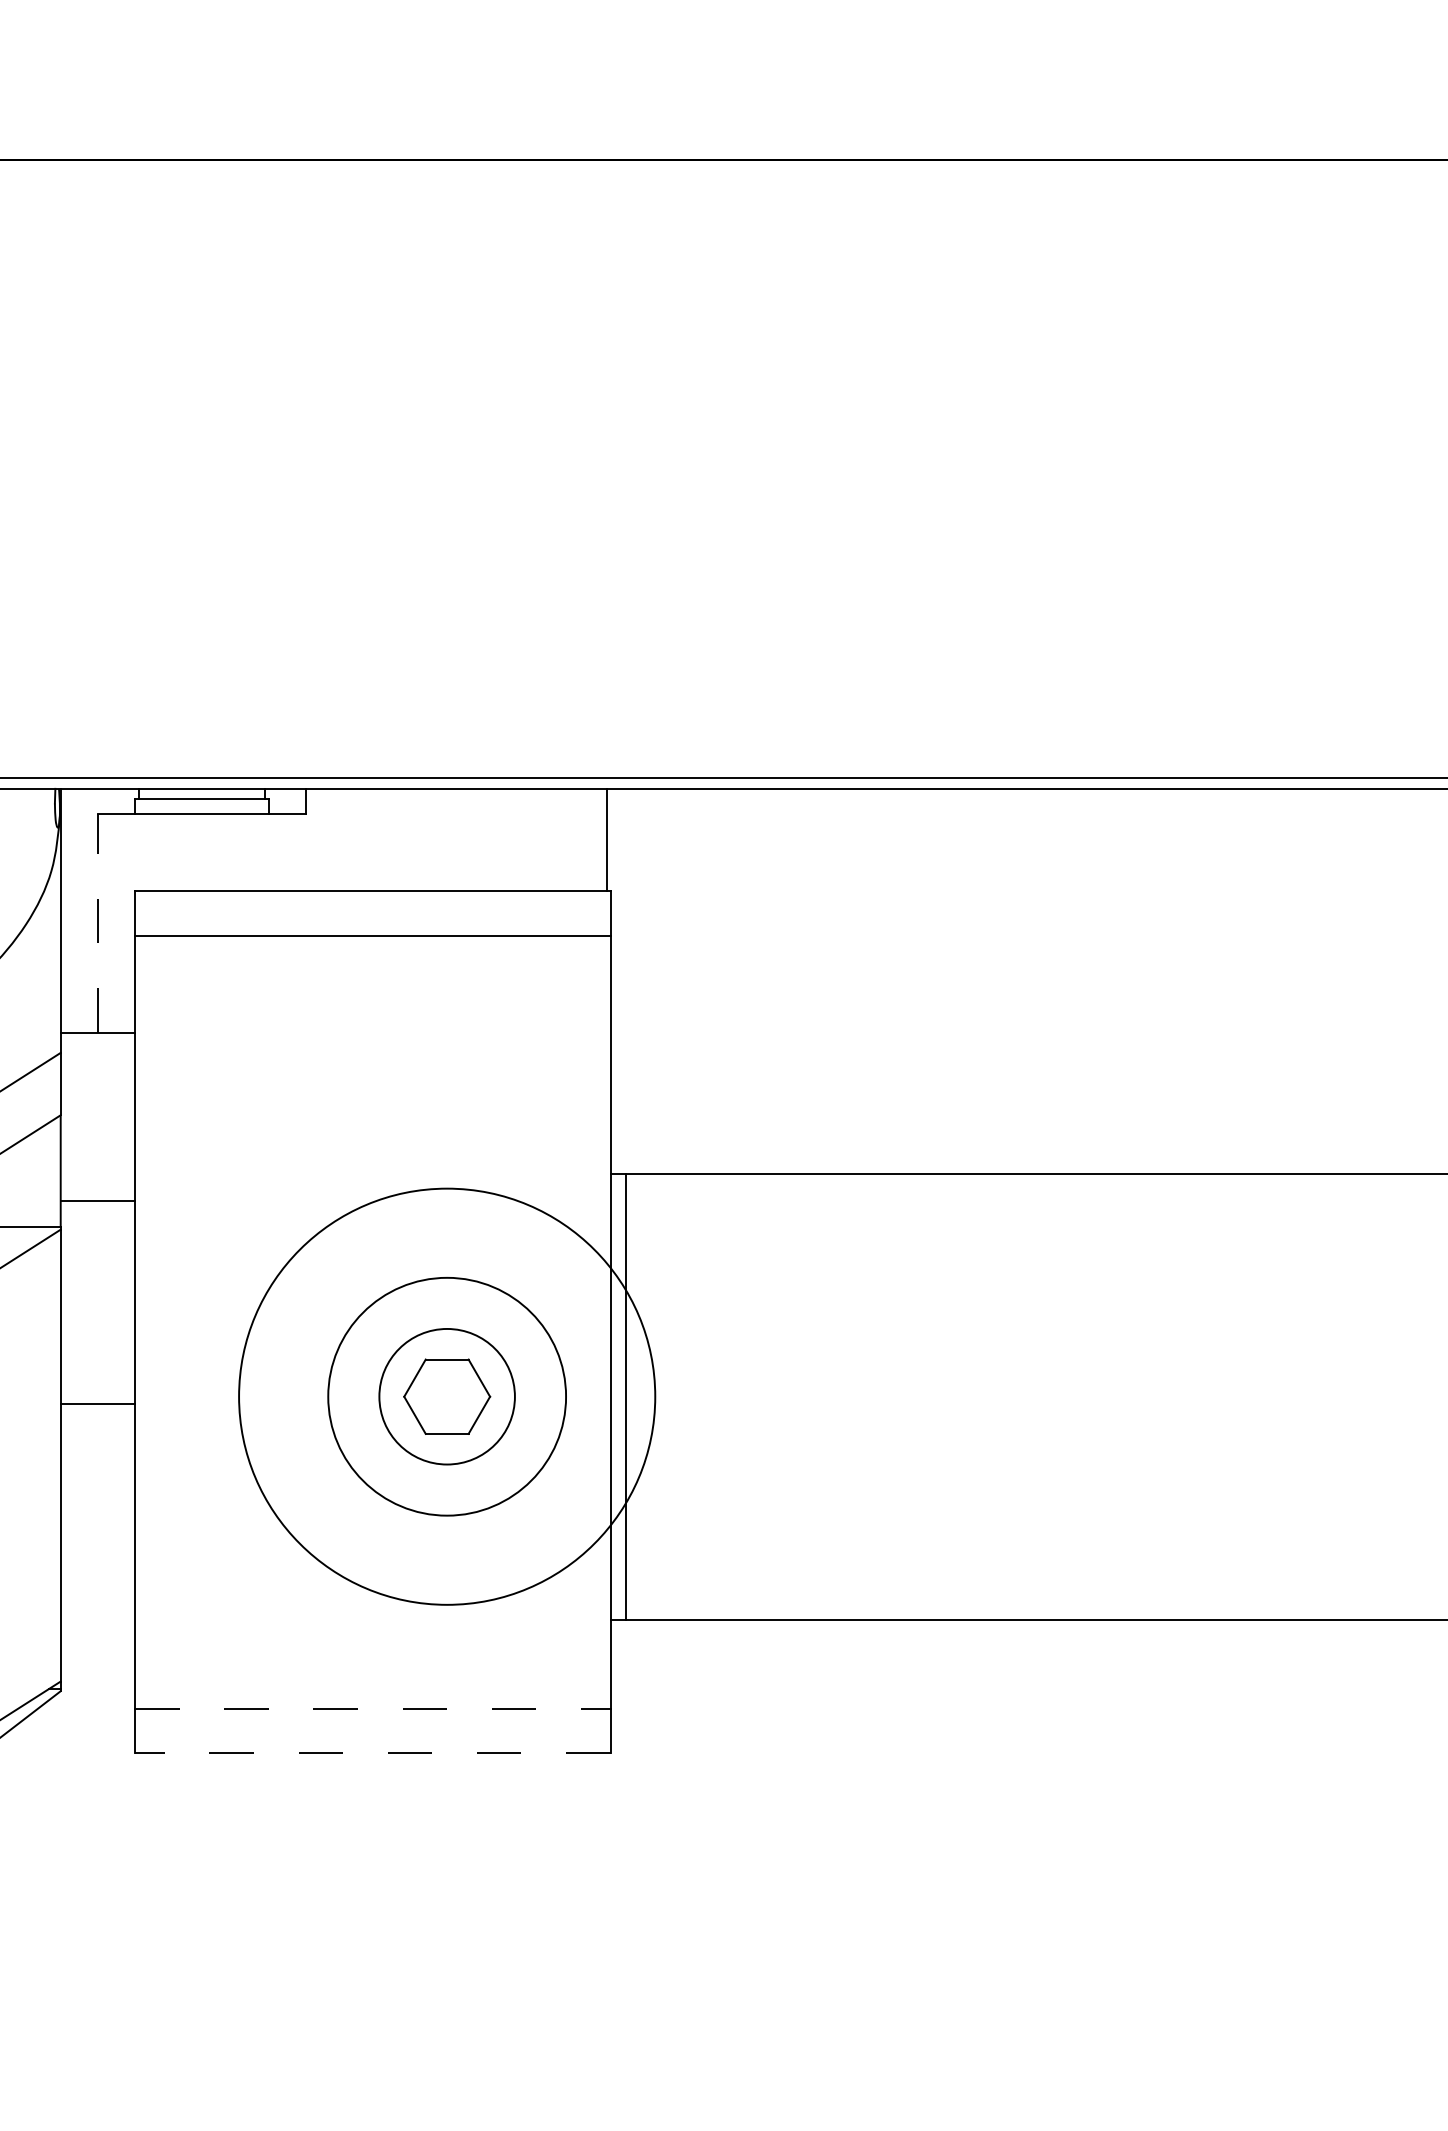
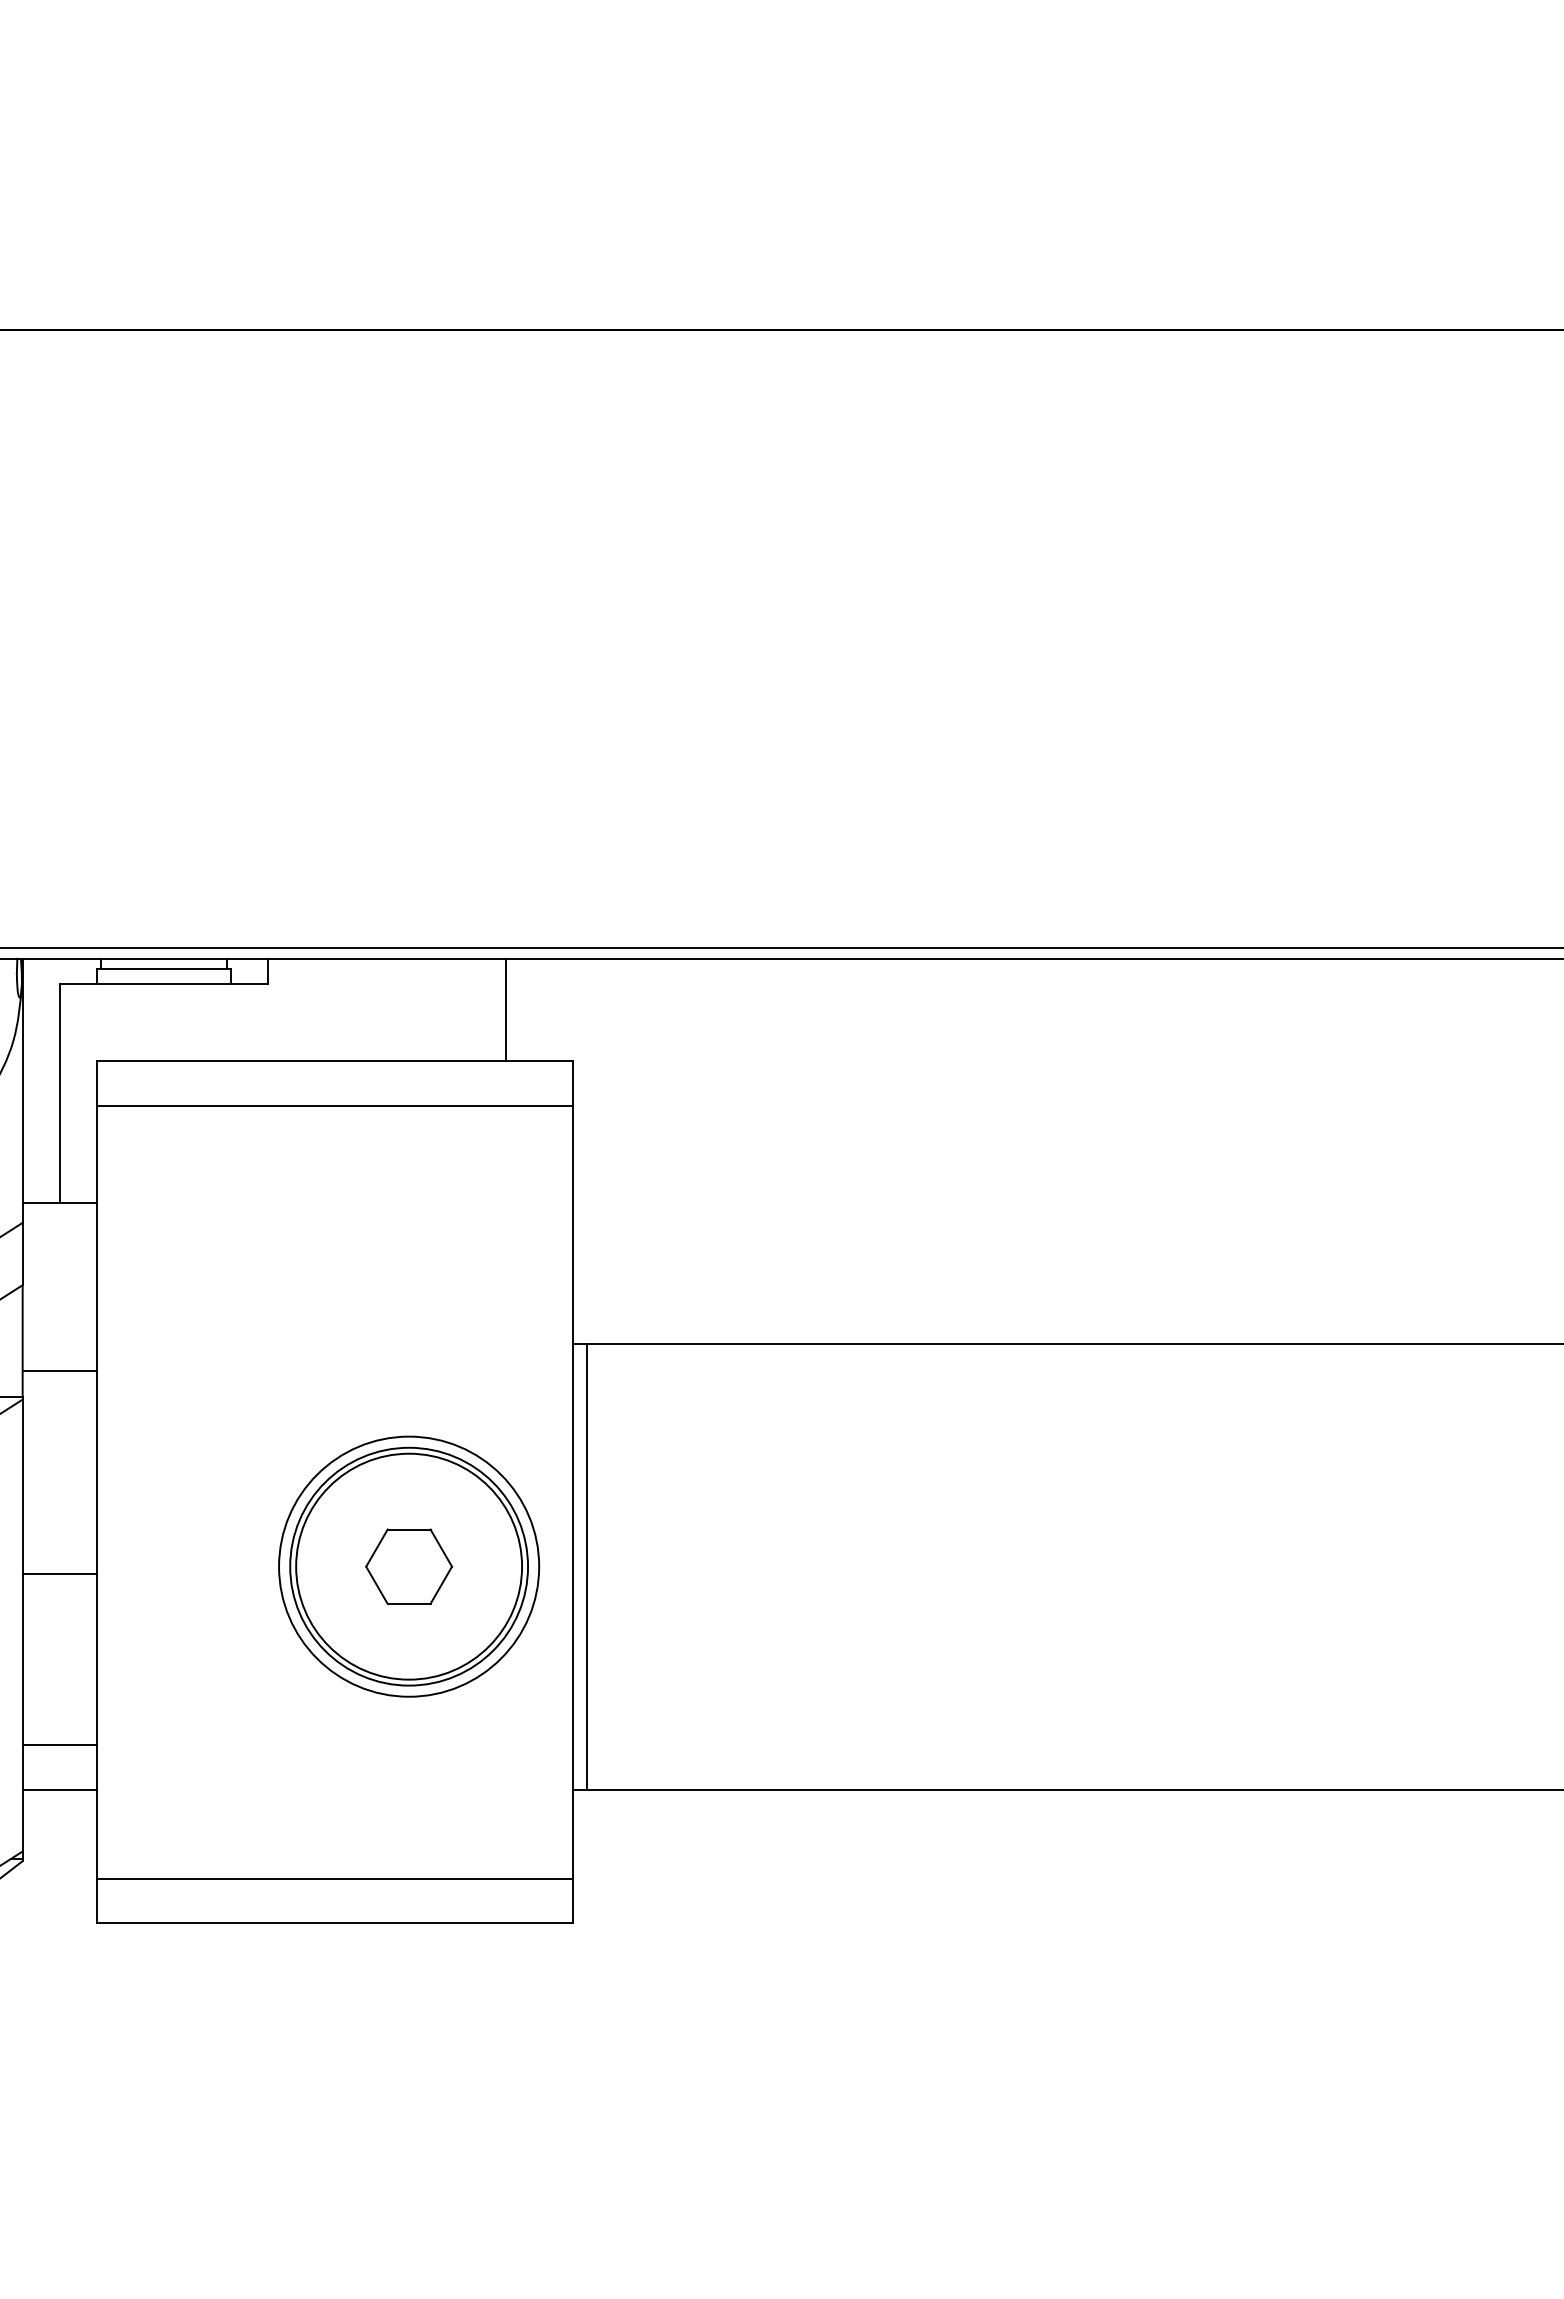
line: (606, 839) -> (505, 1009), moved
line: (97, 922) -> (59, 1092), dashed -> solid
circle: (447, 1396) -> (409, 1566), size x0.62
circle: (447, 1396) -> (409, 1566), size x1.67
line: (98, 1575) -> (60, 1745), added
line: (97, 1619) -> (59, 1789), added
line: (372, 1708) -> (334, 1878), dashed -> solid
line: (372, 1753) -> (334, 1923), dashed -> solid

